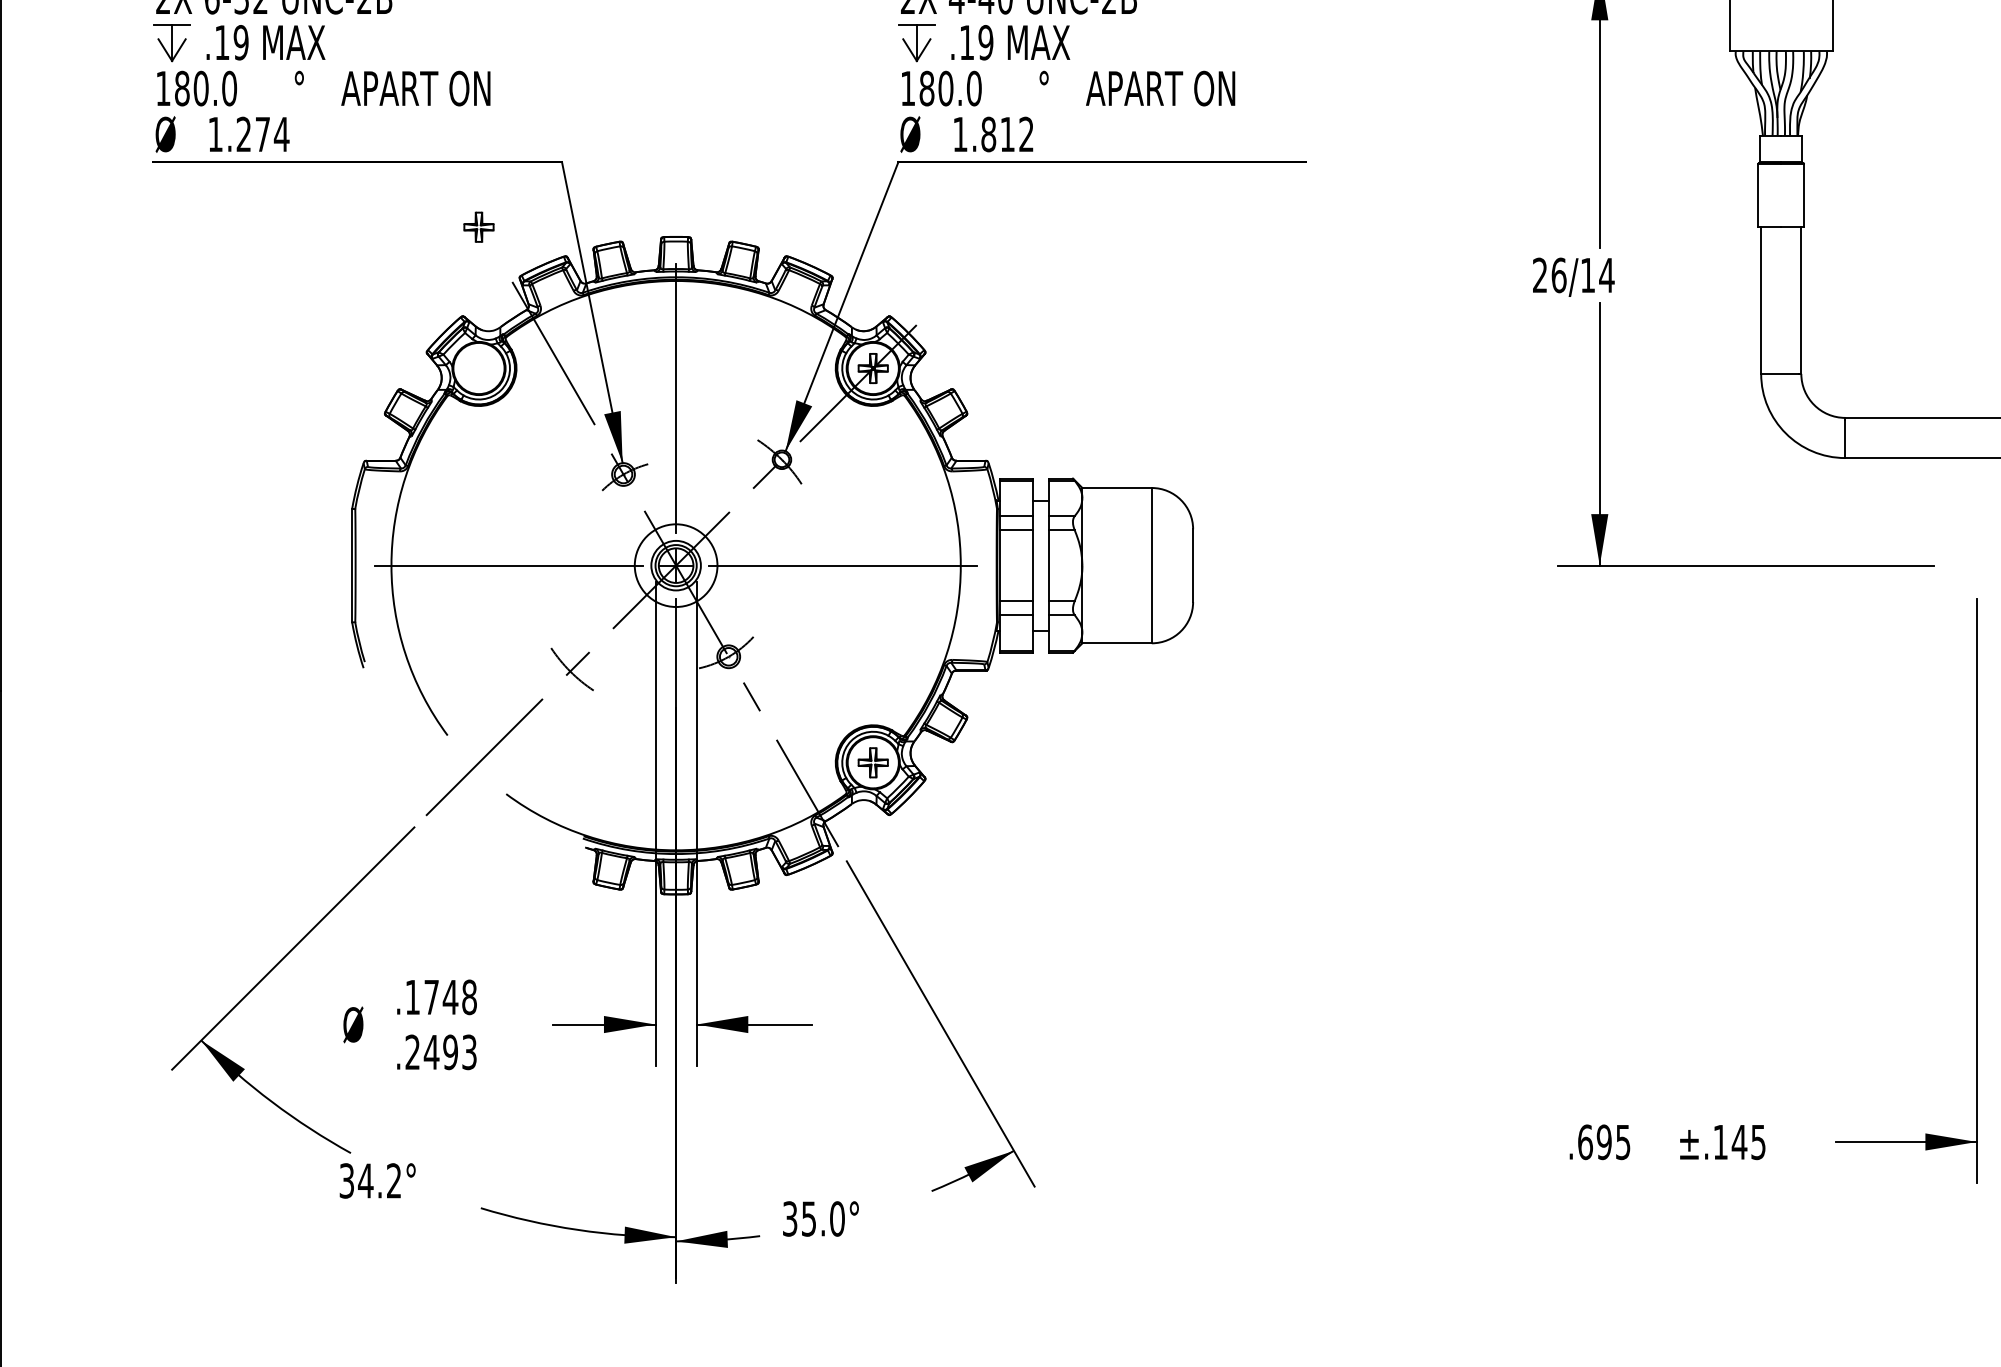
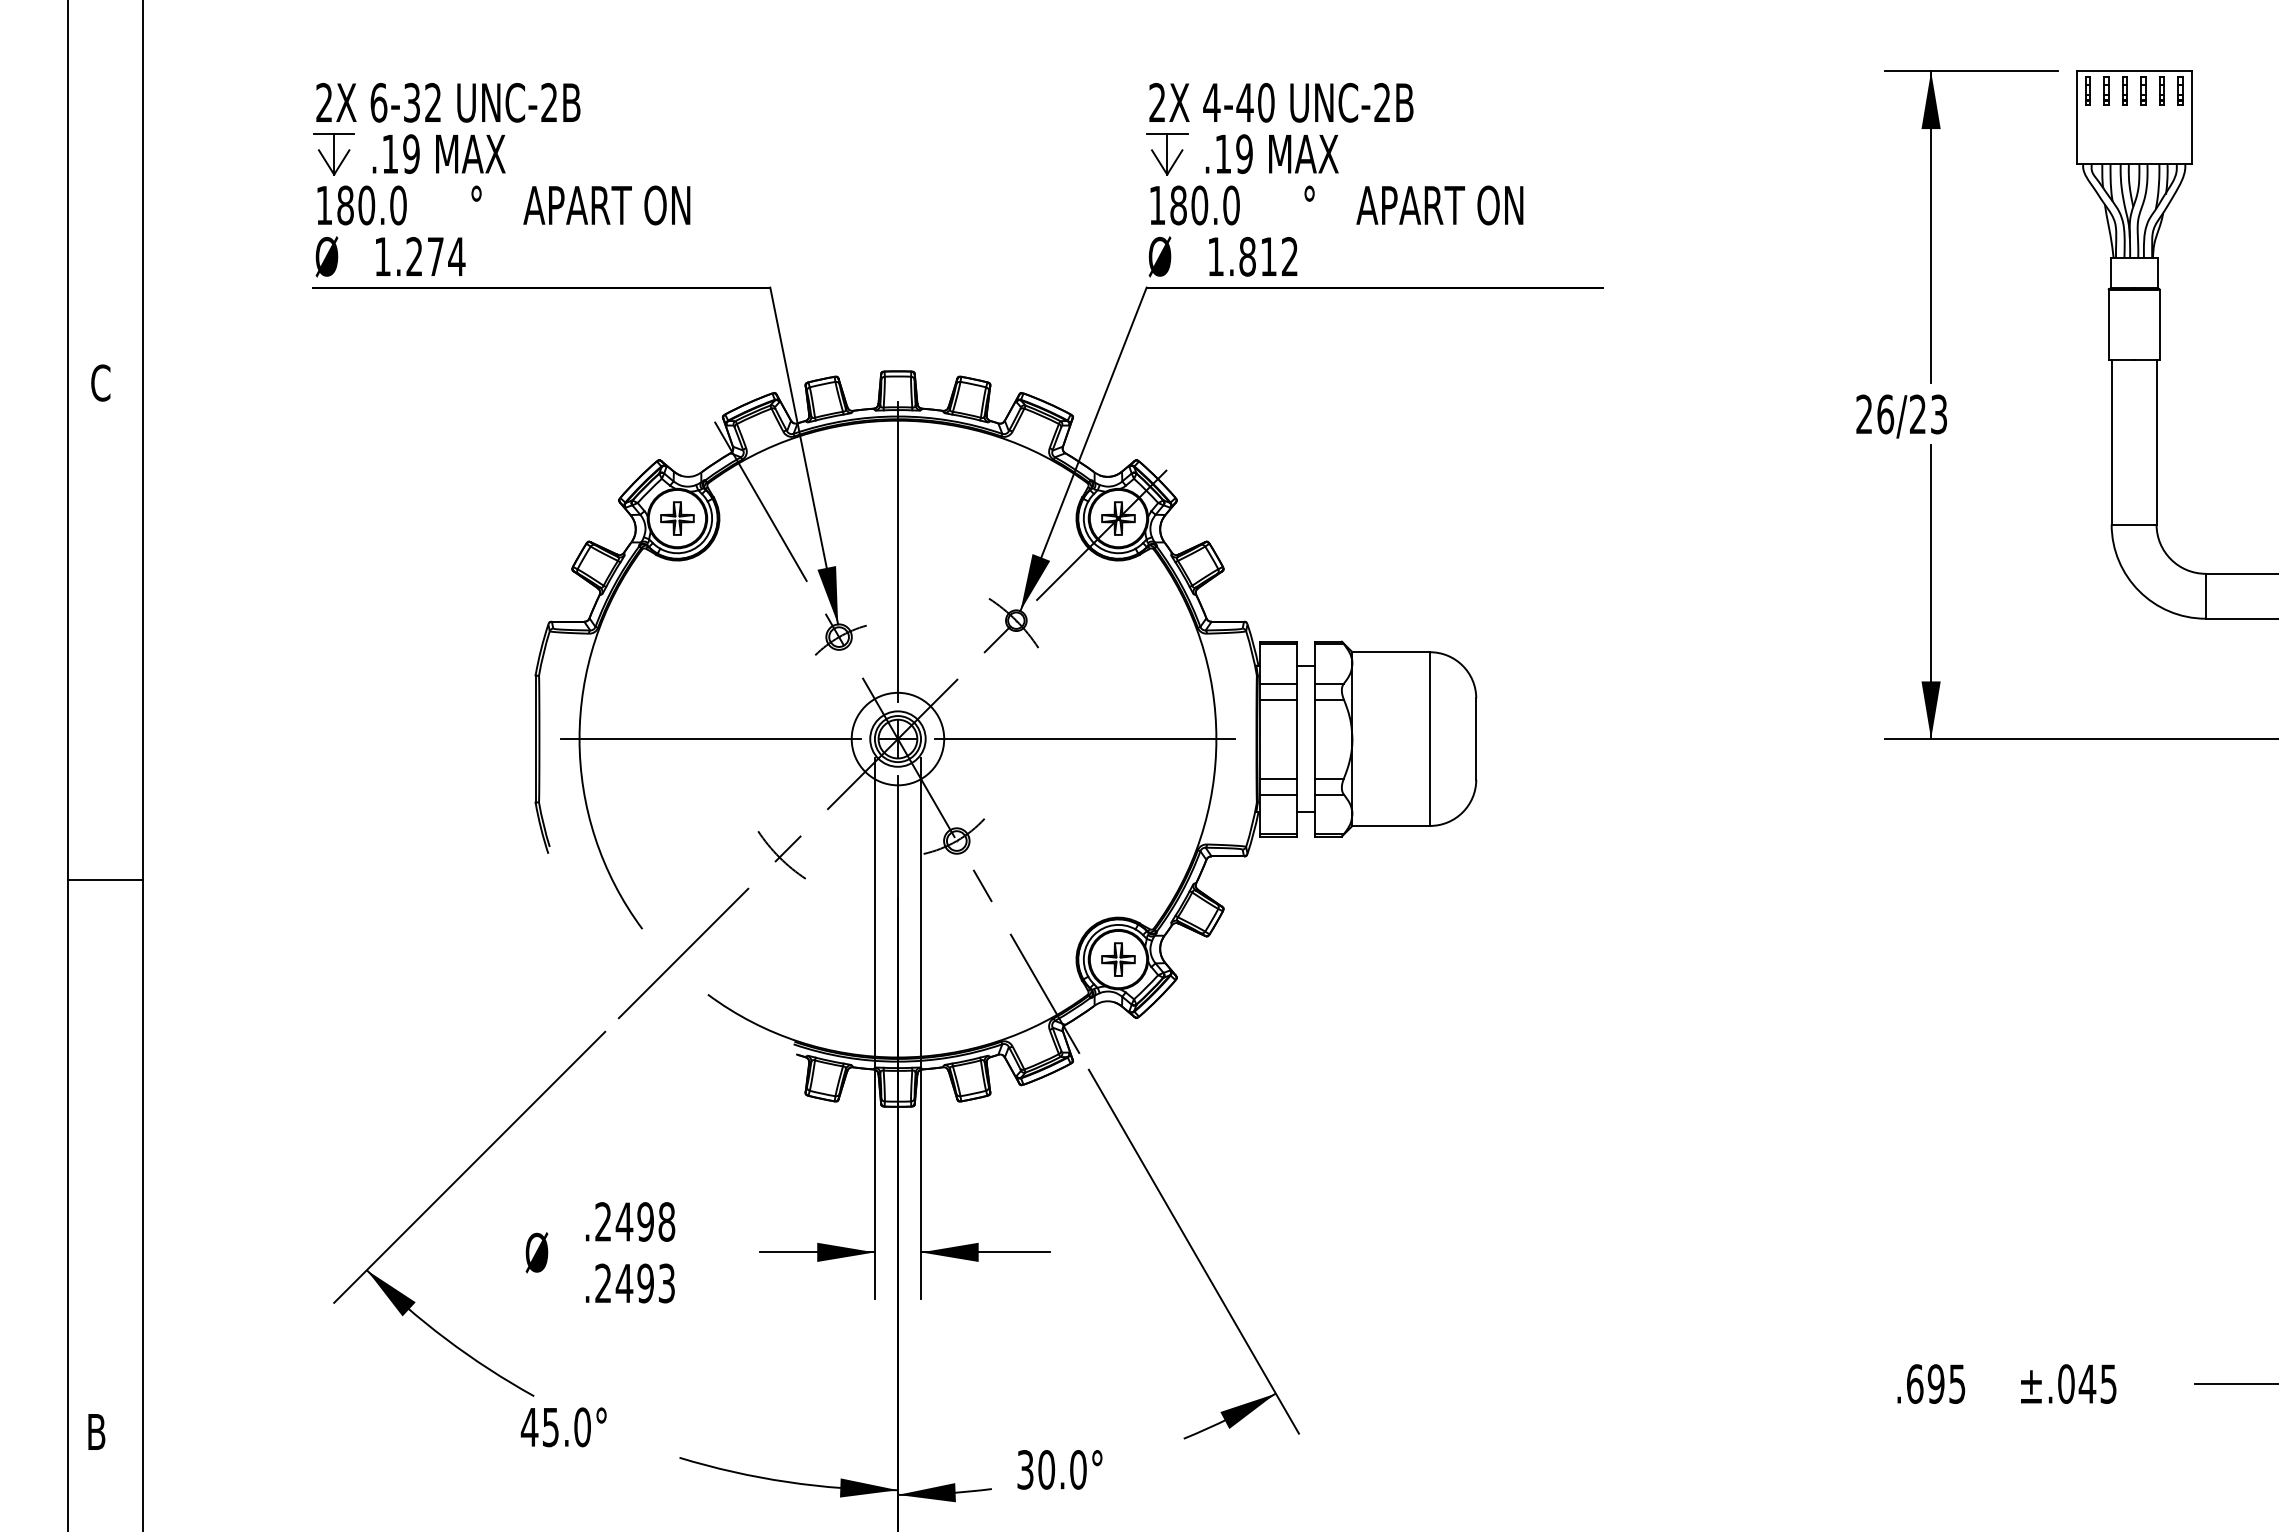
part: (479, 227) -> (677, 518), moved
text: (1597, 275) -> (1928, 414), 26/14 -> 26/23
text: (431, 996) -> (624, 1221), .1748 -> .2498
text: (1720, 1141) -> (2066, 1383), ±.145 -> ±.045
text: (369, 1181) -> (555, 1427), 34.2° -> 45.0°
text: (808, 1218) -> (1046, 1469), 35.0° -> 30.0°

